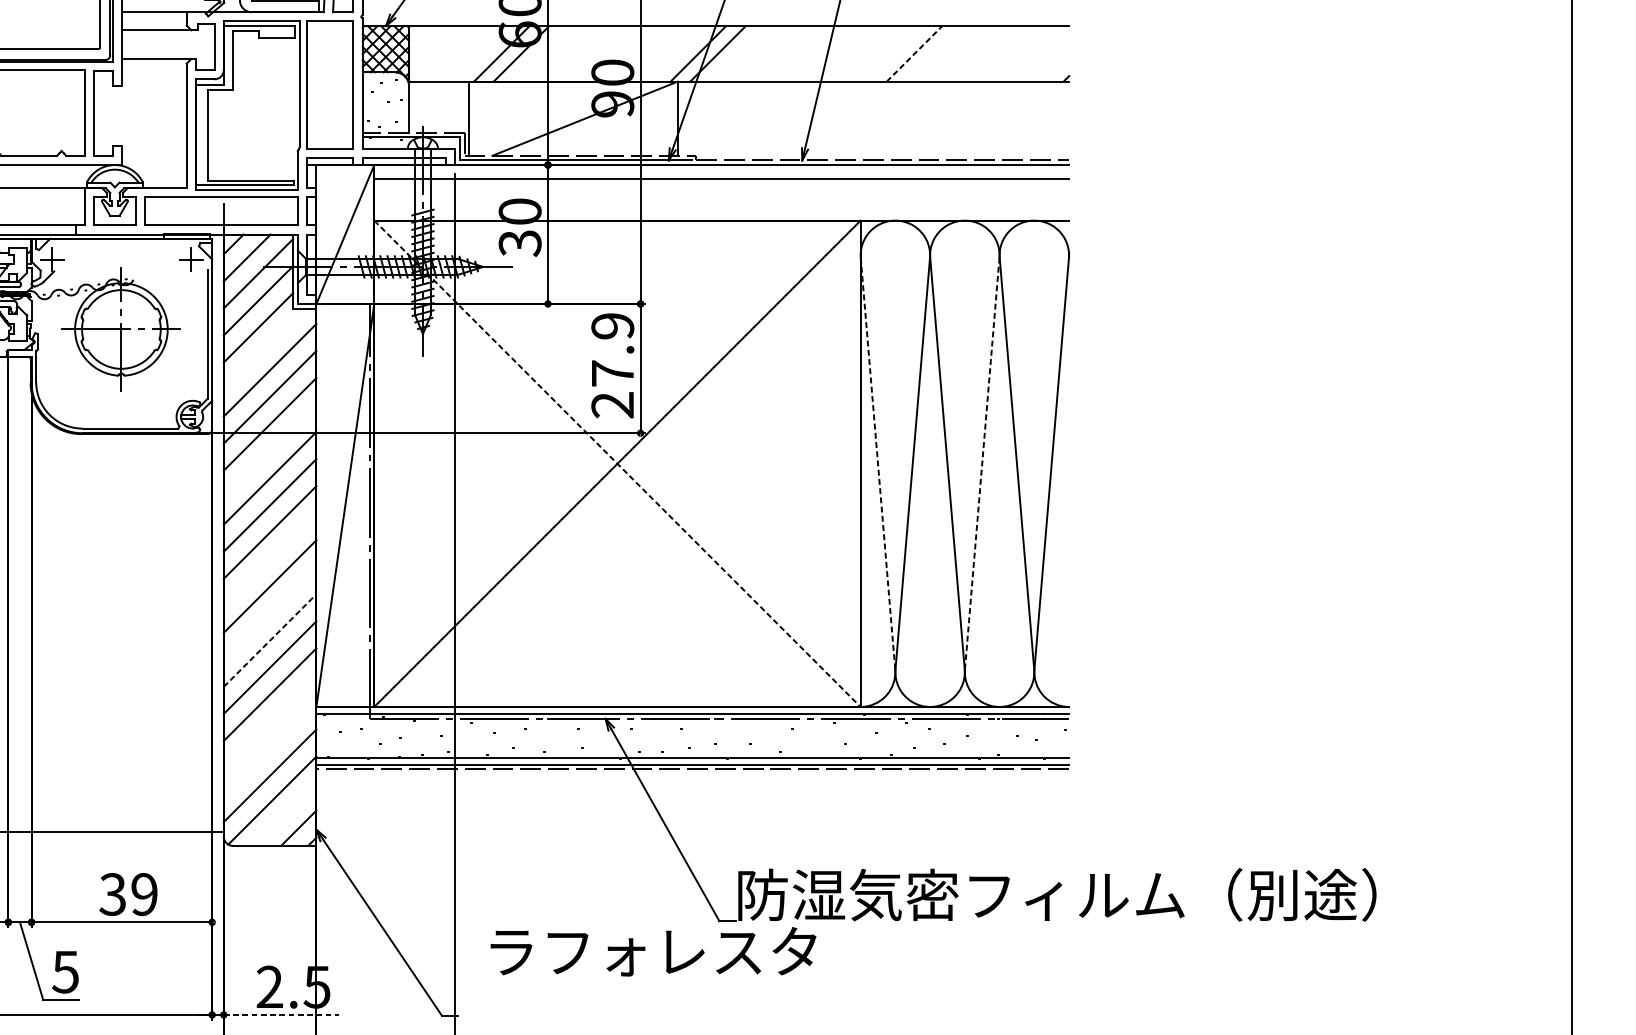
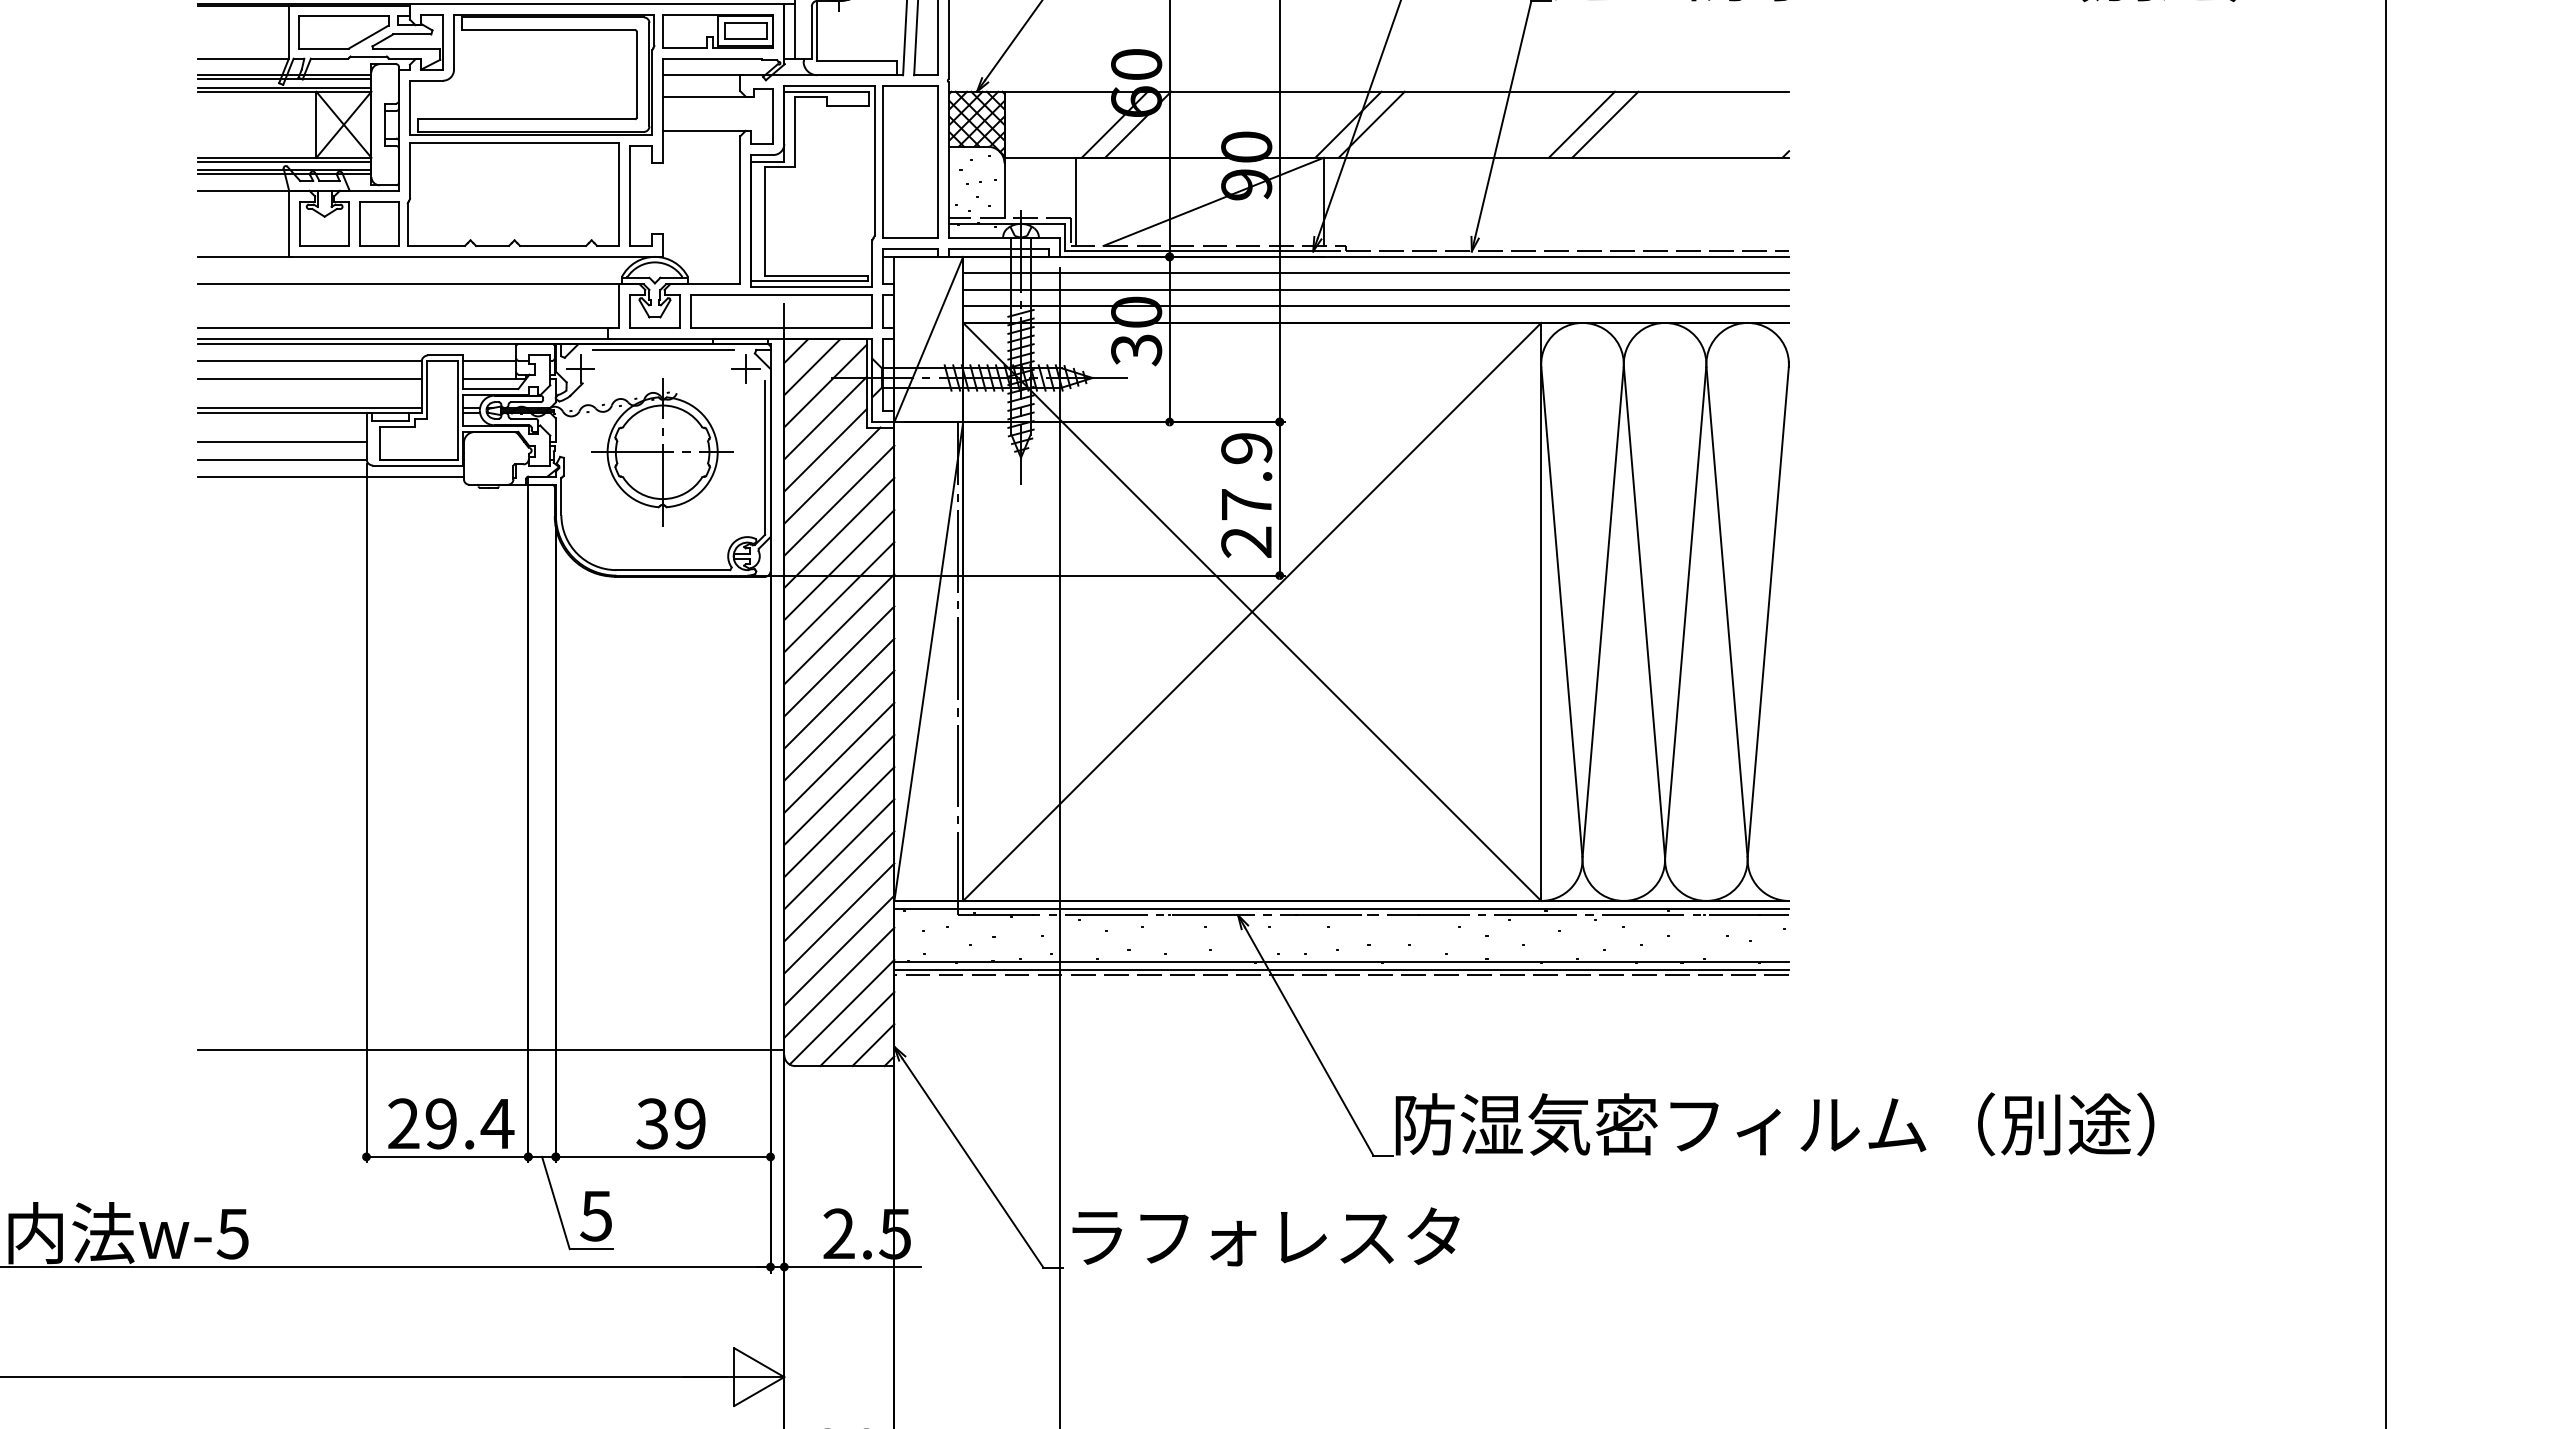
line: (894, 53) -> (1581, 124), added
line: (914, 53) -> (1605, 124), dashed -> solid
line: (722, 192) -> (1376, 289), added
line: (722, 206) -> (1376, 306), added
line: (121, 242) -> (662, 349), added
line: (264, 348) -> (832, 475), added
line: (270, 451) -> (839, 597), added
line: (617, 463) -> (1252, 611), dashed -> solid
line: (877, 463) -> (1561, 611), dashed -> solid
line: (982, 463) -> (1685, 611), dashed -> solid
line: (270, 559) -> (839, 725), added
line: (270, 613) -> (839, 789), added
line: (270, 640) -> (839, 822), dashed -> solid
line: (270, 721) -> (839, 918), added
line: (270, 748) -> (839, 950), added
line: (285, 815) -> (857, 1029), added
text: (653, 951) -> (1265, 1236), moved
line: (281, 1015) -> (852, 1267), dashed -> solid

